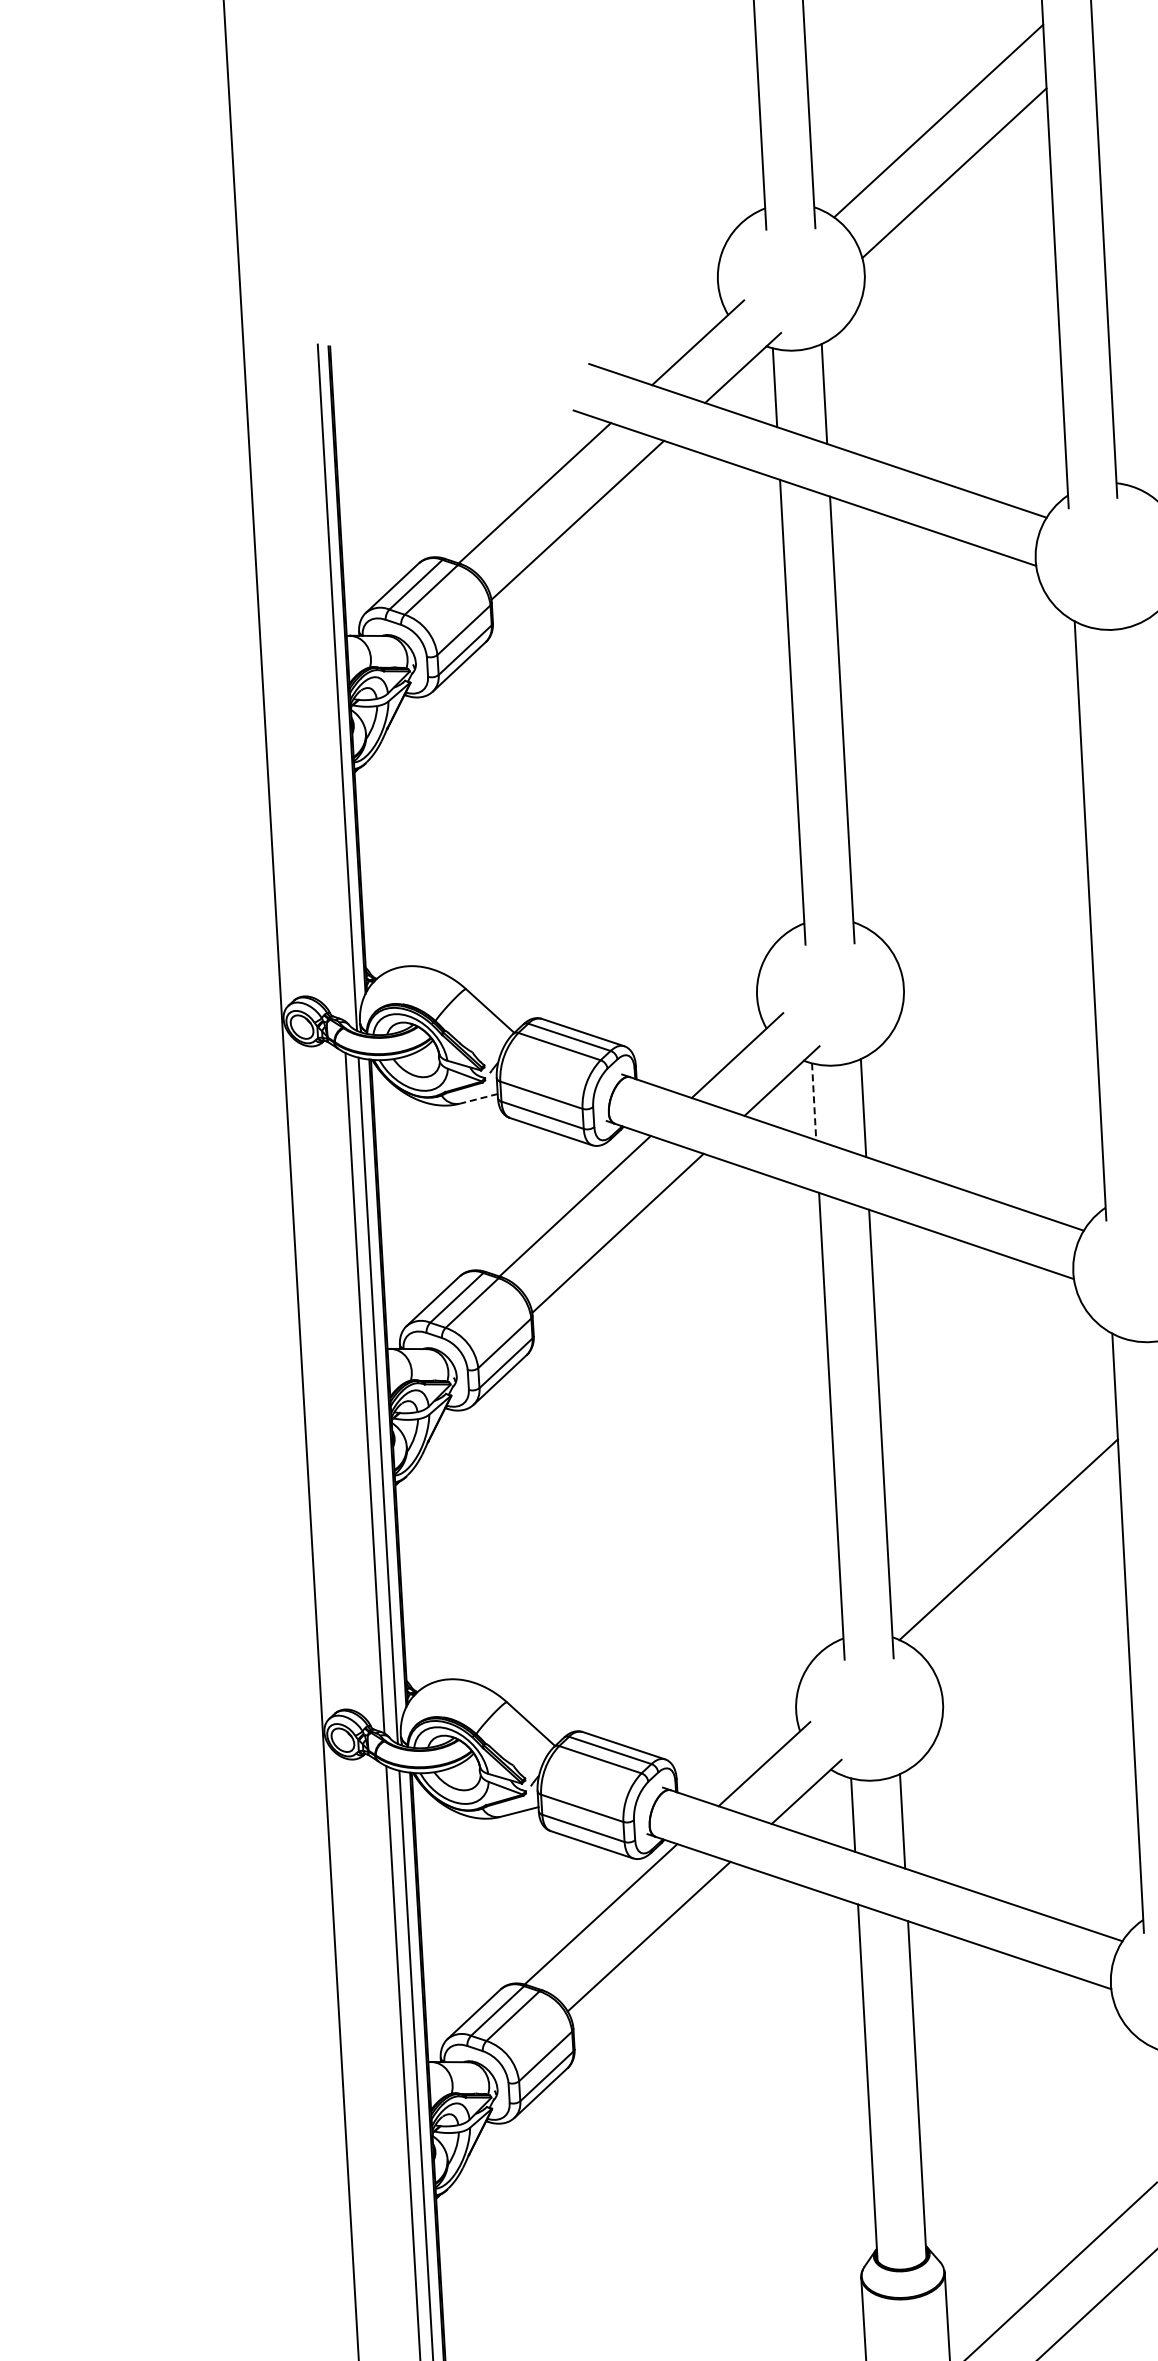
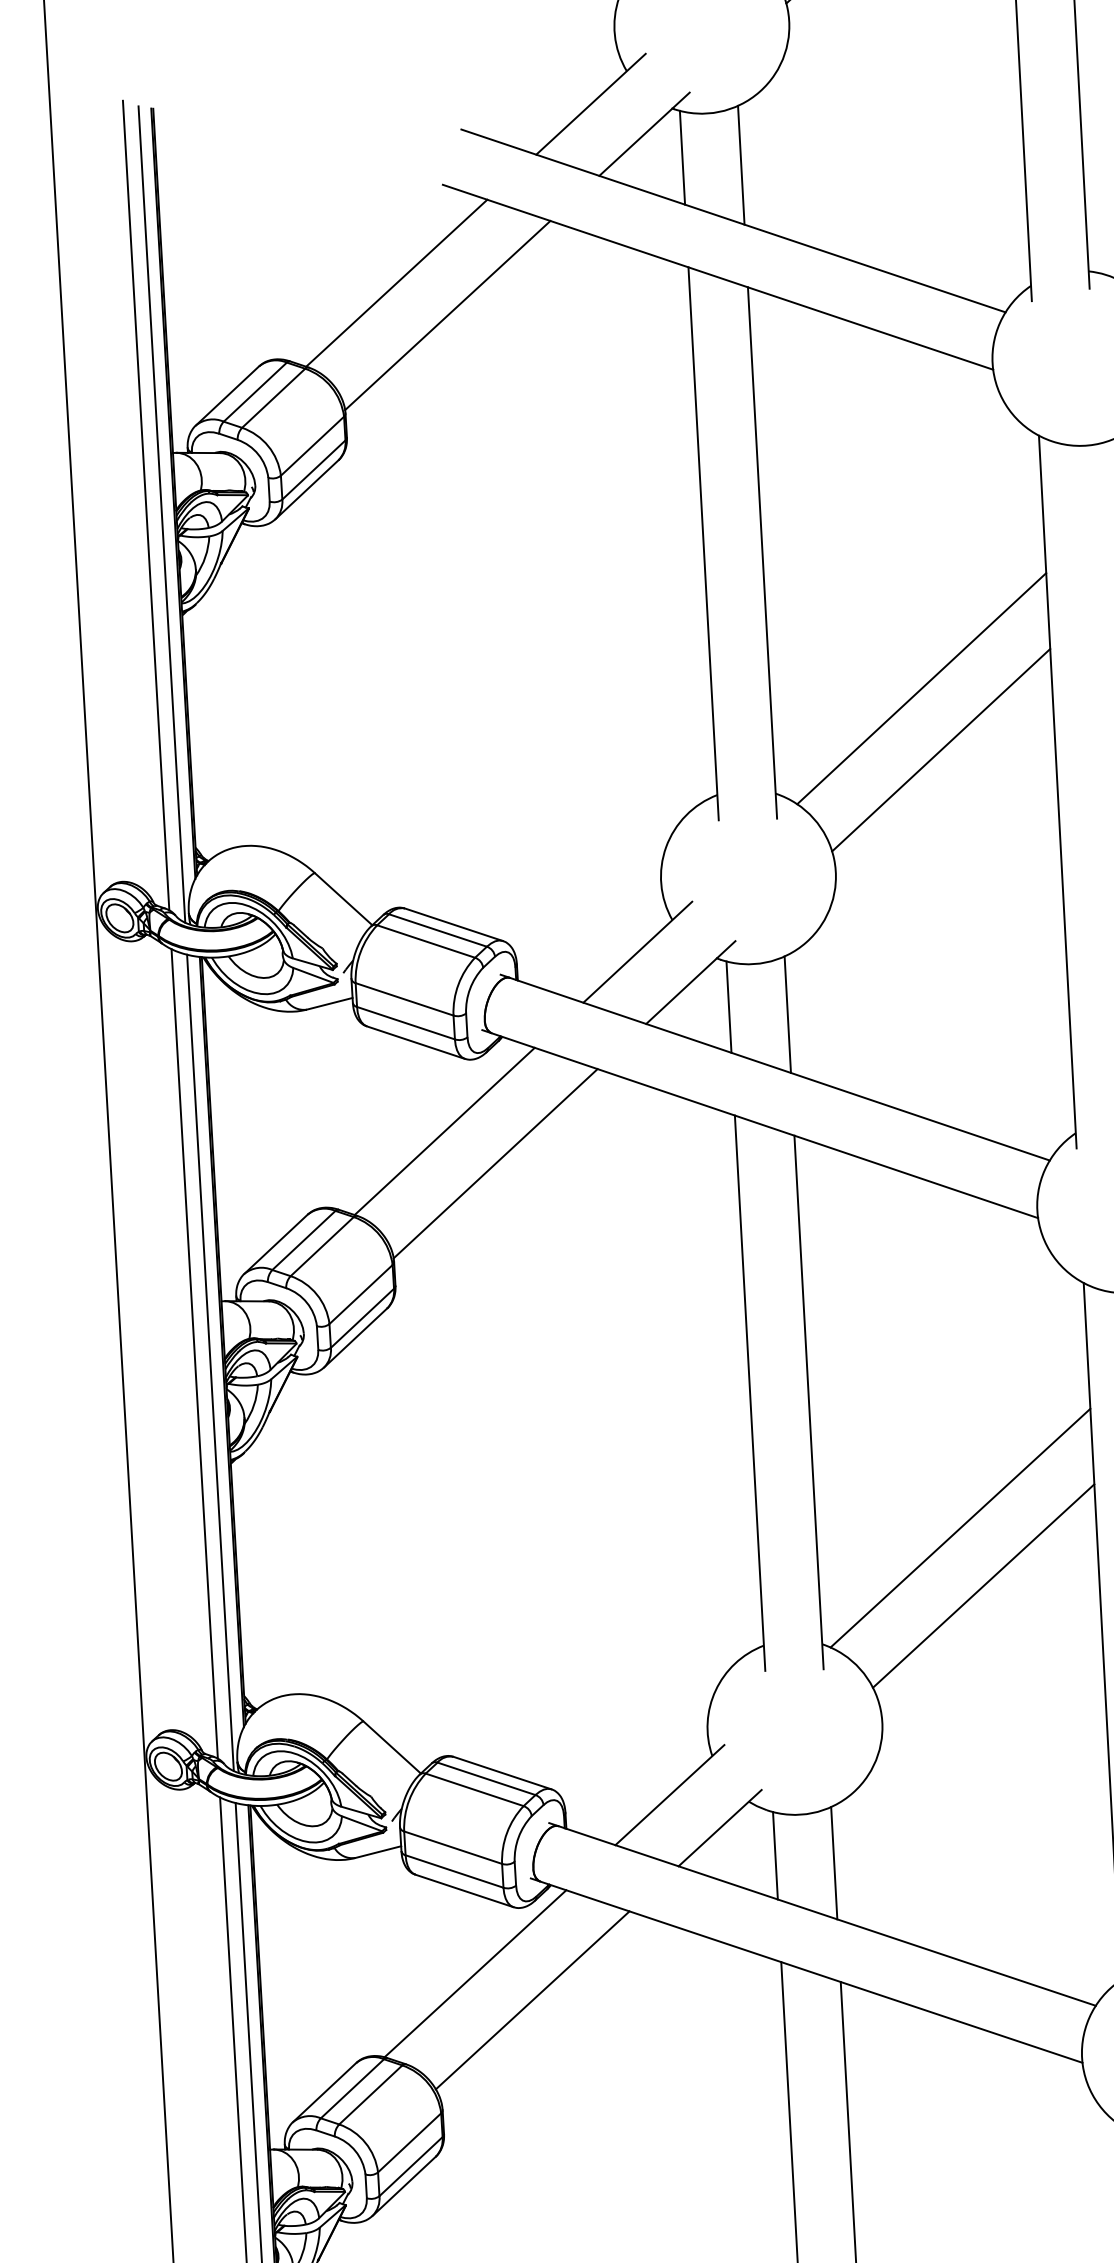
line: (323, 679) -> (145, 504), added
line: (975, 833) -> (920, 688), added
line: (992, 885) -> (941, 749), added
line: (478, 1098) -> (329, 1003), dashed -> solid
line: (814, 1102) -> (729, 1008), dashed -> solid
line: (1028, 1587) -> (984, 1584), added

